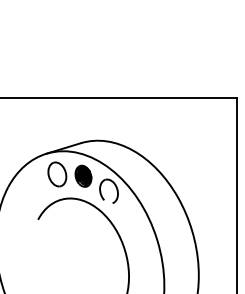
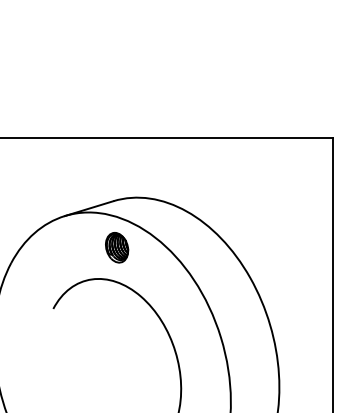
part: (56, 174) -> (79, 244), removed
part: (101, 193) -> (142, 271), removed

